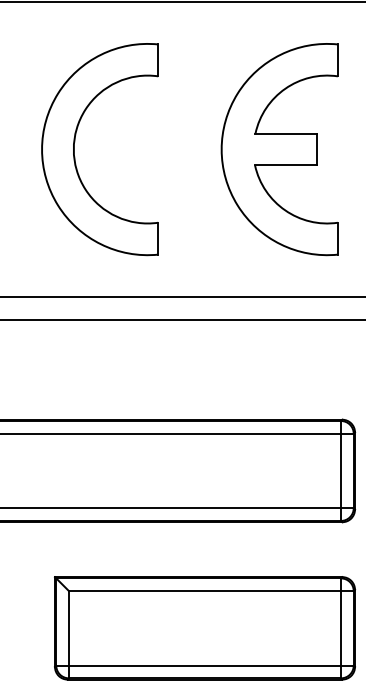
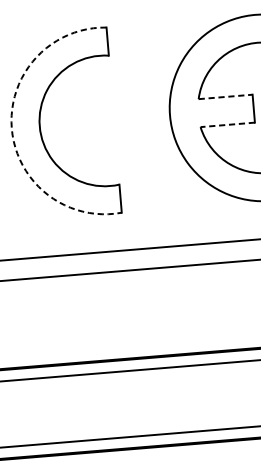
line: (286, 133) -> (225, 96), solid -> dashed
arc: (42, 149) -> (12, 128), solid -> dashed
line: (285, 165) -> (227, 124), solid -> dashed

